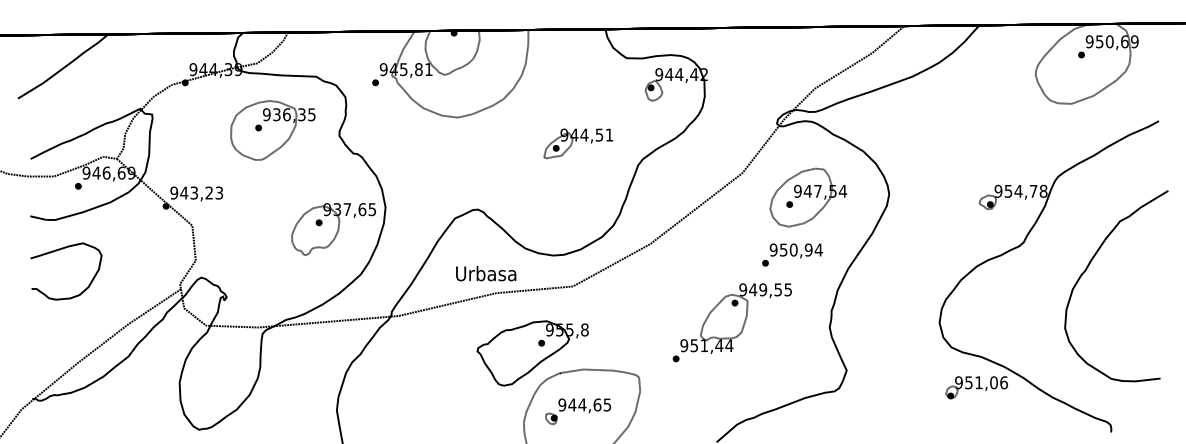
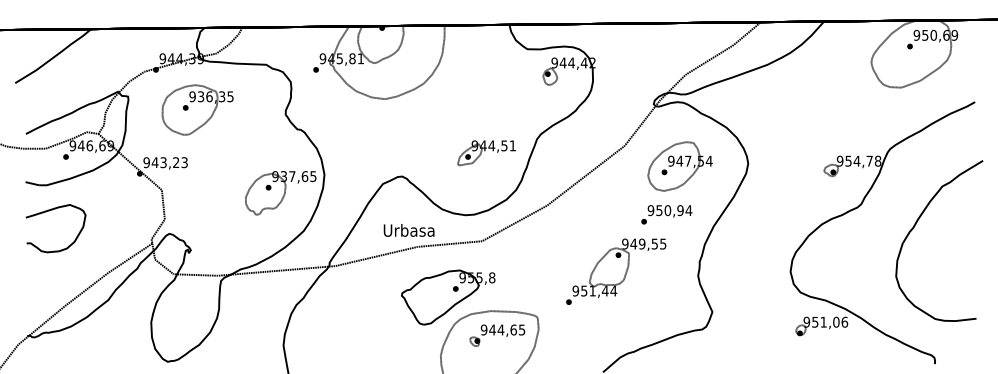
part: (272, 130) -> (197, 110), moved
part: (578, 143) -> (486, 152), moved
part: (578, 411) -> (497, 335), moved

